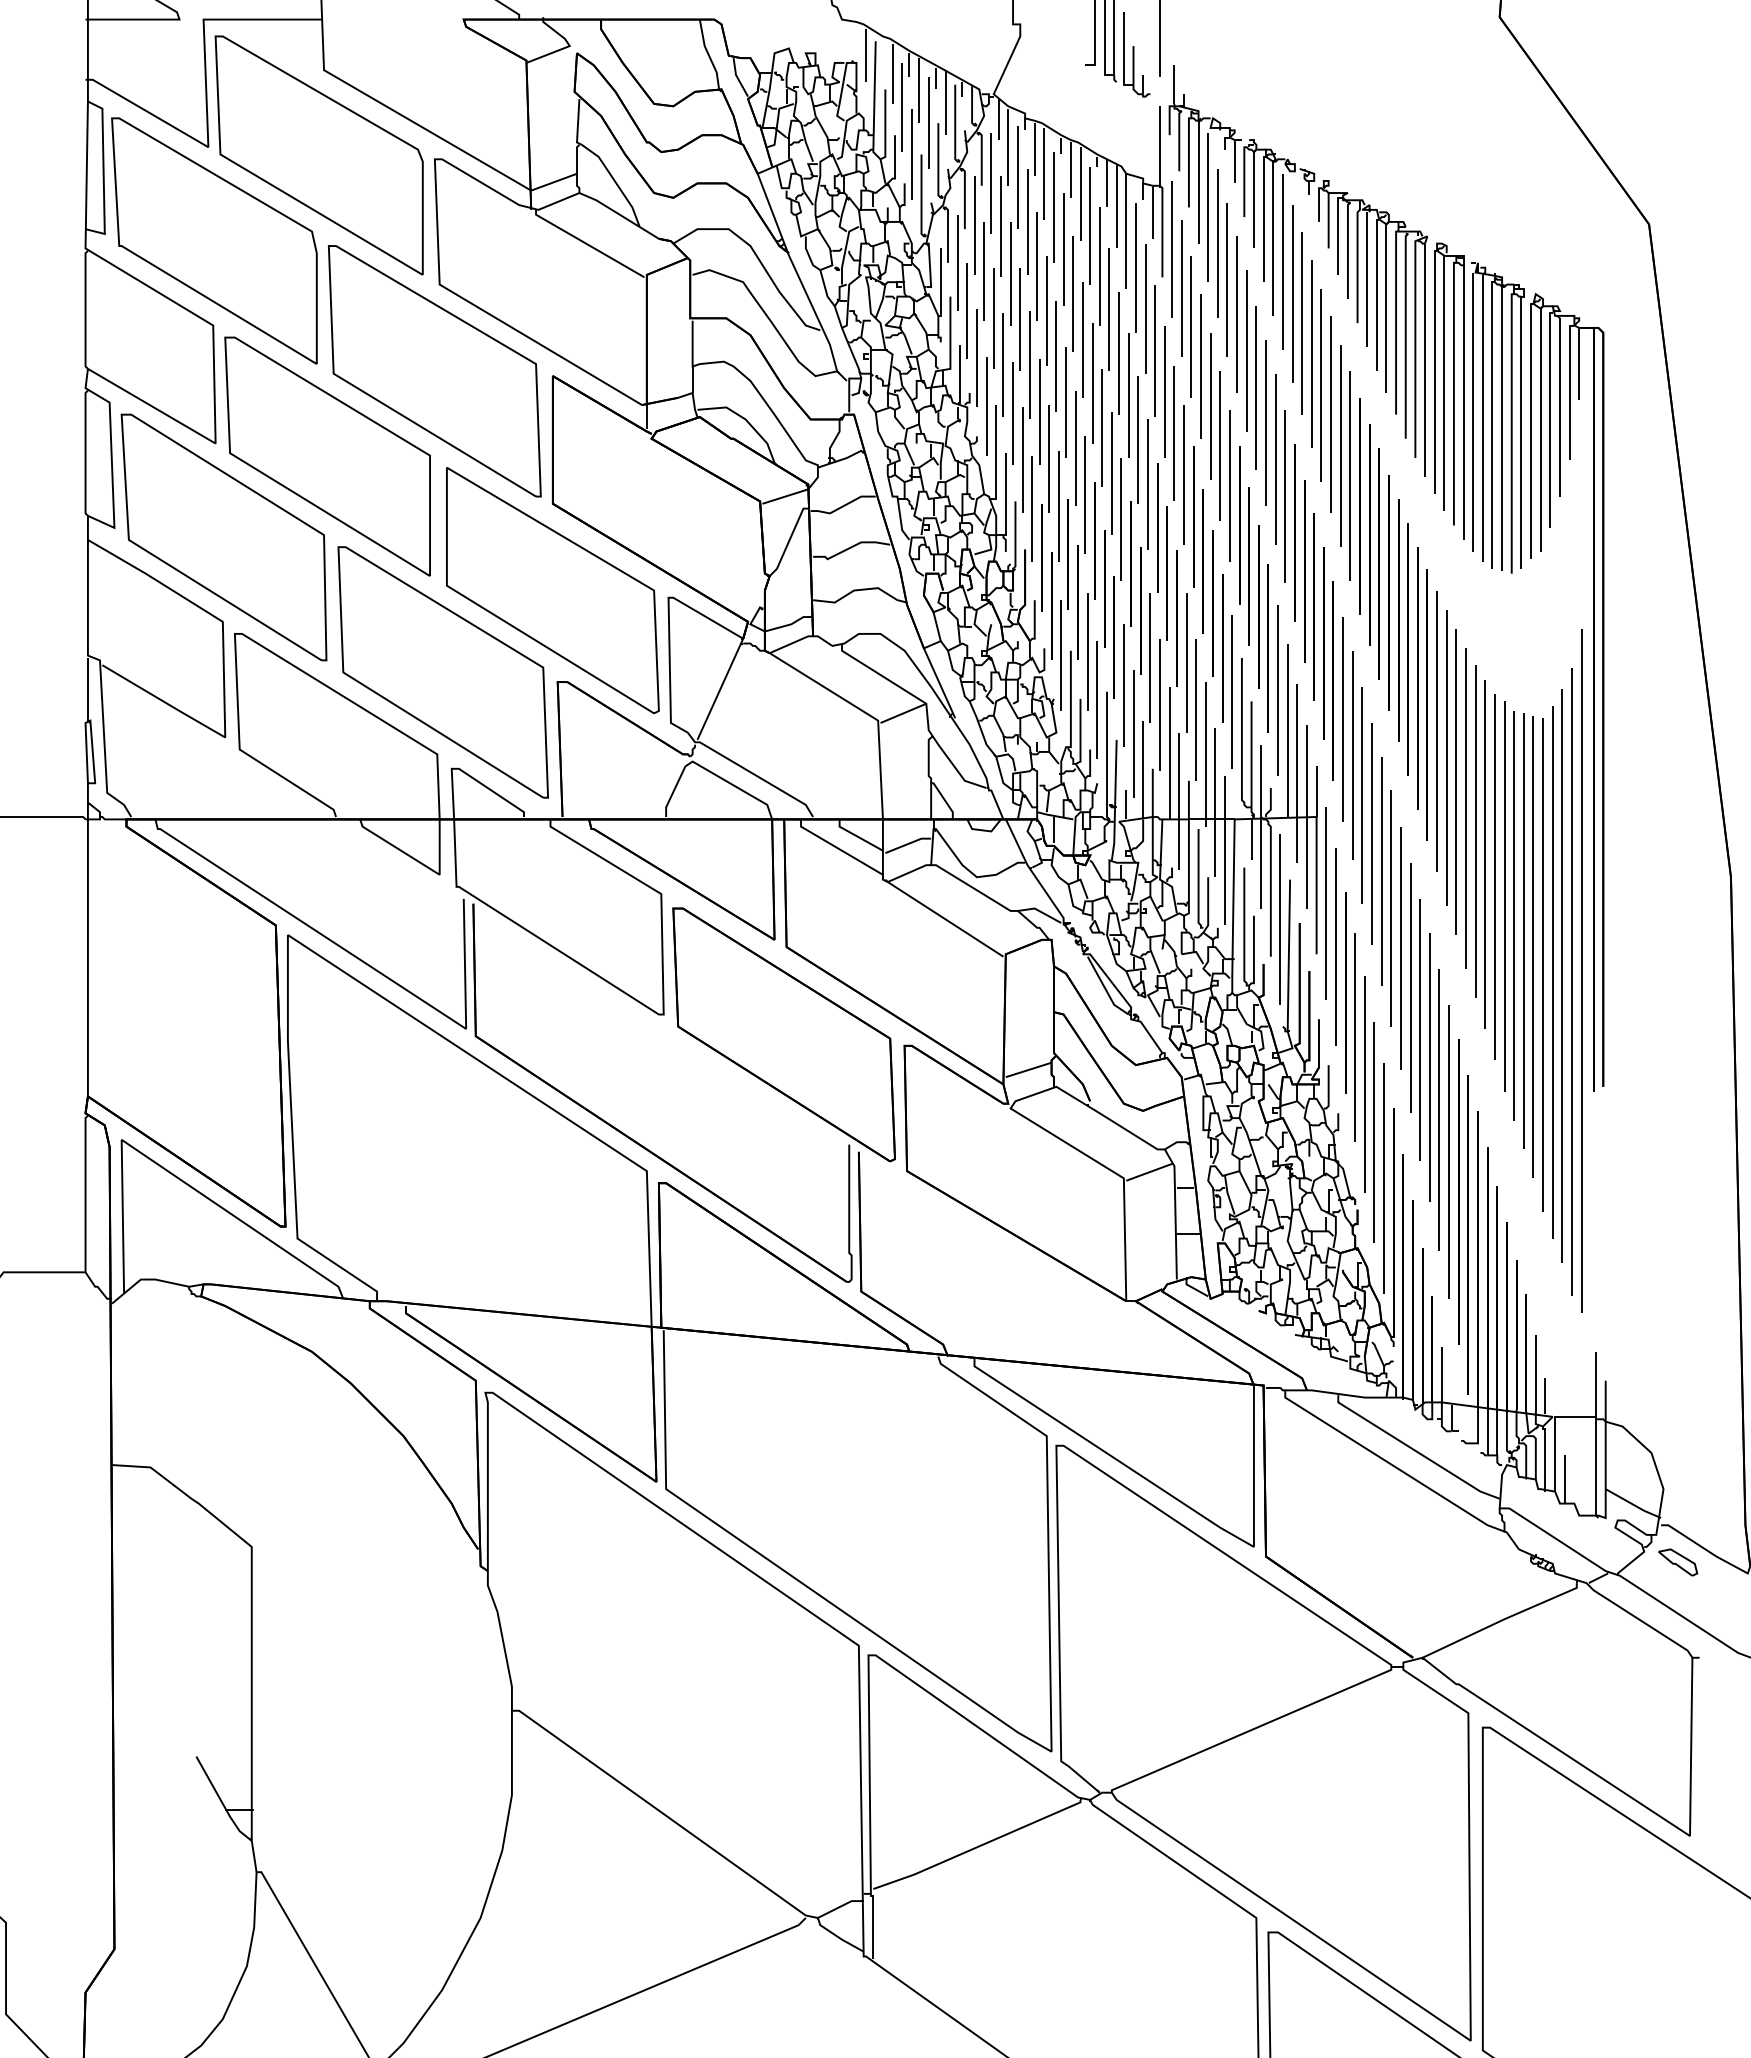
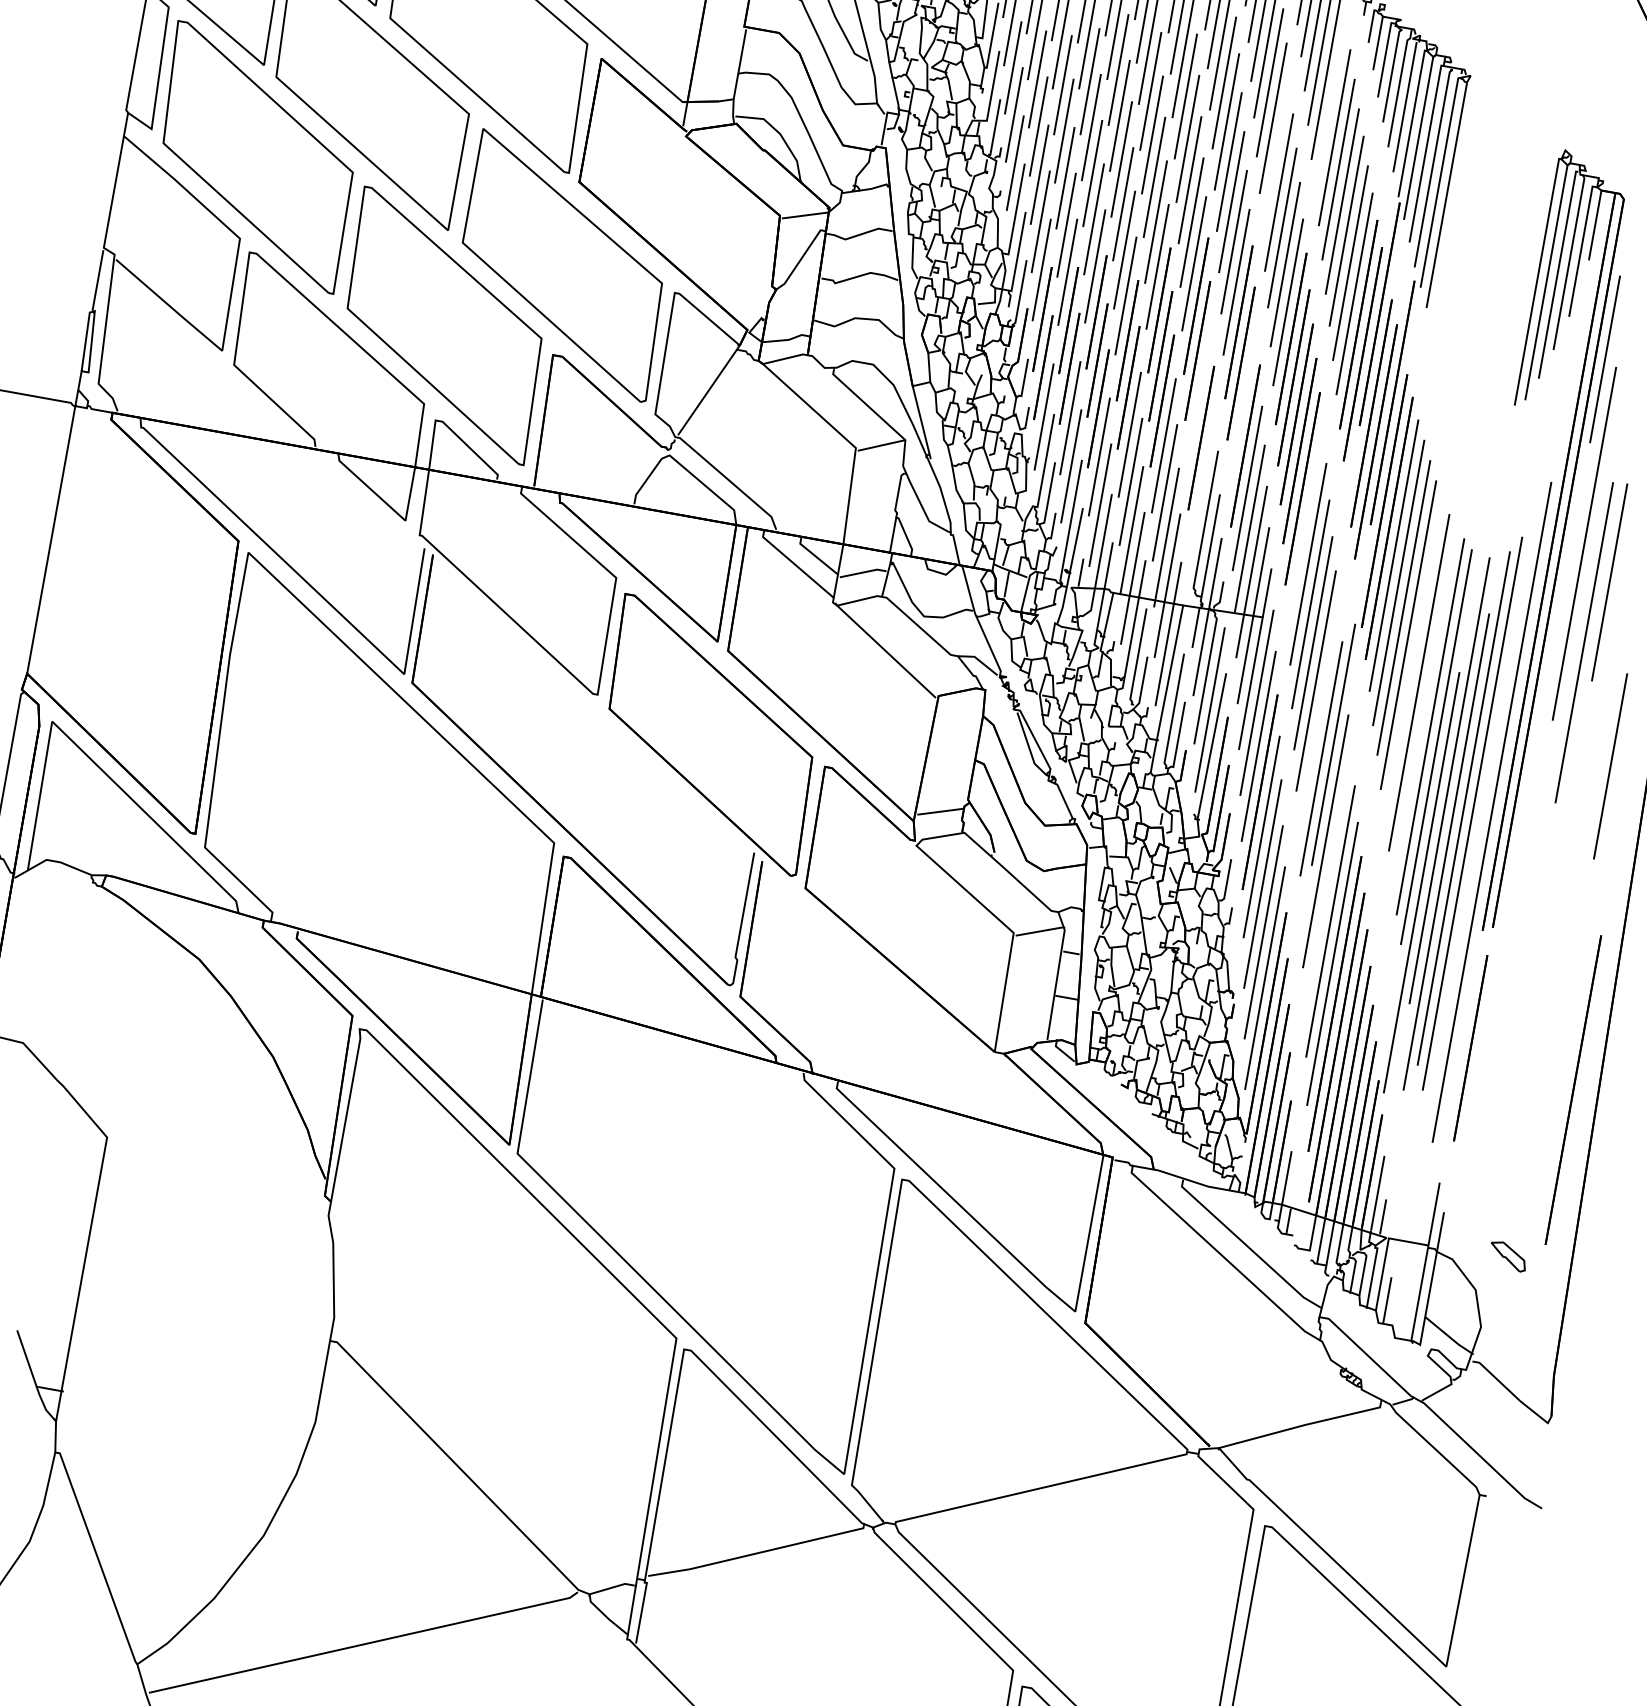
line: (1292, 293) -> (1330, 107), removed
line: (1246, 350) -> (1276, 154), removed
part: (1479, 407) -> (1491, 250), removed
line: (1612, 496) -> (1604, 359), added
line: (1378, 563) -> (1379, 313), moved
line: (1212, 603) -> (1199, 393), removed
line: (1258, 606) -> (1243, 403), removed
line: (1407, 649) -> (1392, 402), moved
line: (1231, 691) -> (1202, 481), removed
line: (1342, 719) -> (1609, 582), moved
line: (1475, 831) -> (1584, 642), moved
line: (1494, 876) -> (1584, 543), moved
line: (1691, 903) -> (1609, 766), added
line: (1390, 908) -> (1318, 718), removed
line: (1523, 930) -> (1421, 881), moved
line: (1542, 964) -> (1445, 851), moved
line: (1571, 981) -> (1480, 820), removed
line: (1410, 987) -> (1333, 744), moved
line: (1429, 1067) -> (1328, 879), removed
line: (1602, 1211) -> (1470, 1048), added
line: (1712, 1234) -> (1572, 1089), added
part: (1678, 1562) -> (1508, 1256), moved

